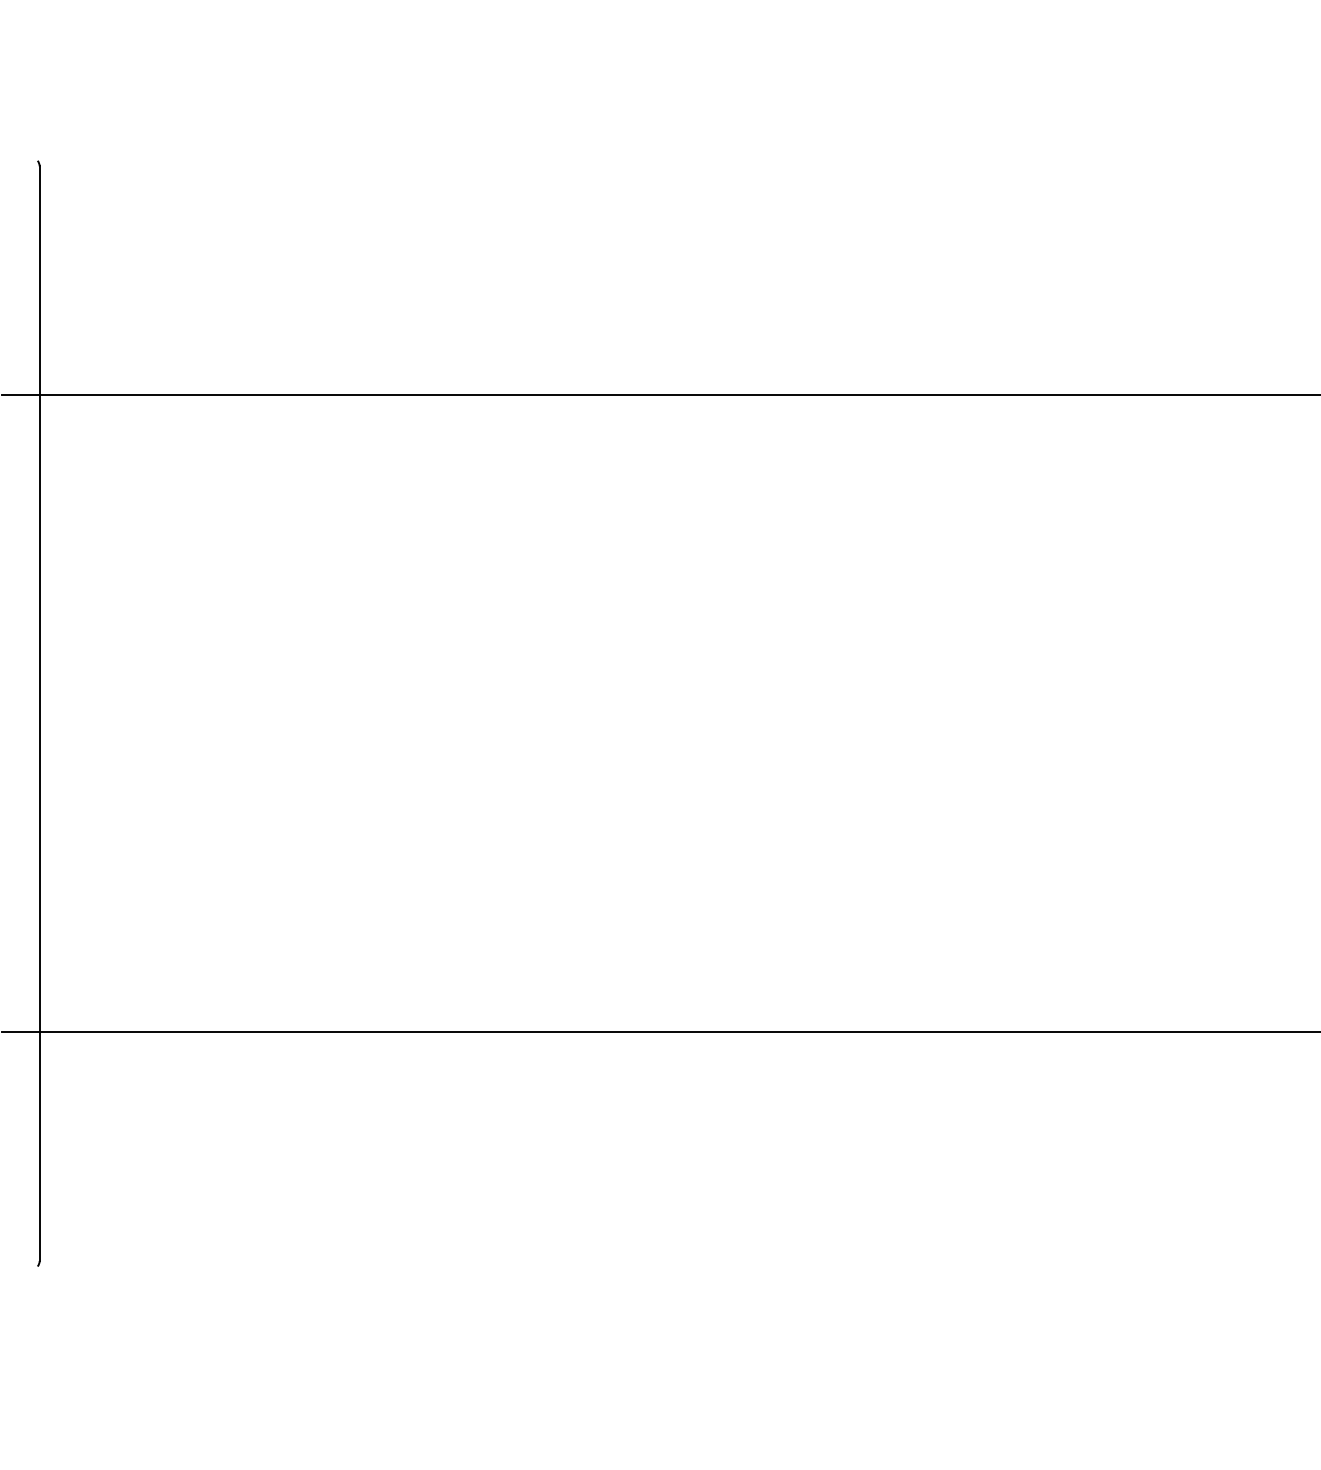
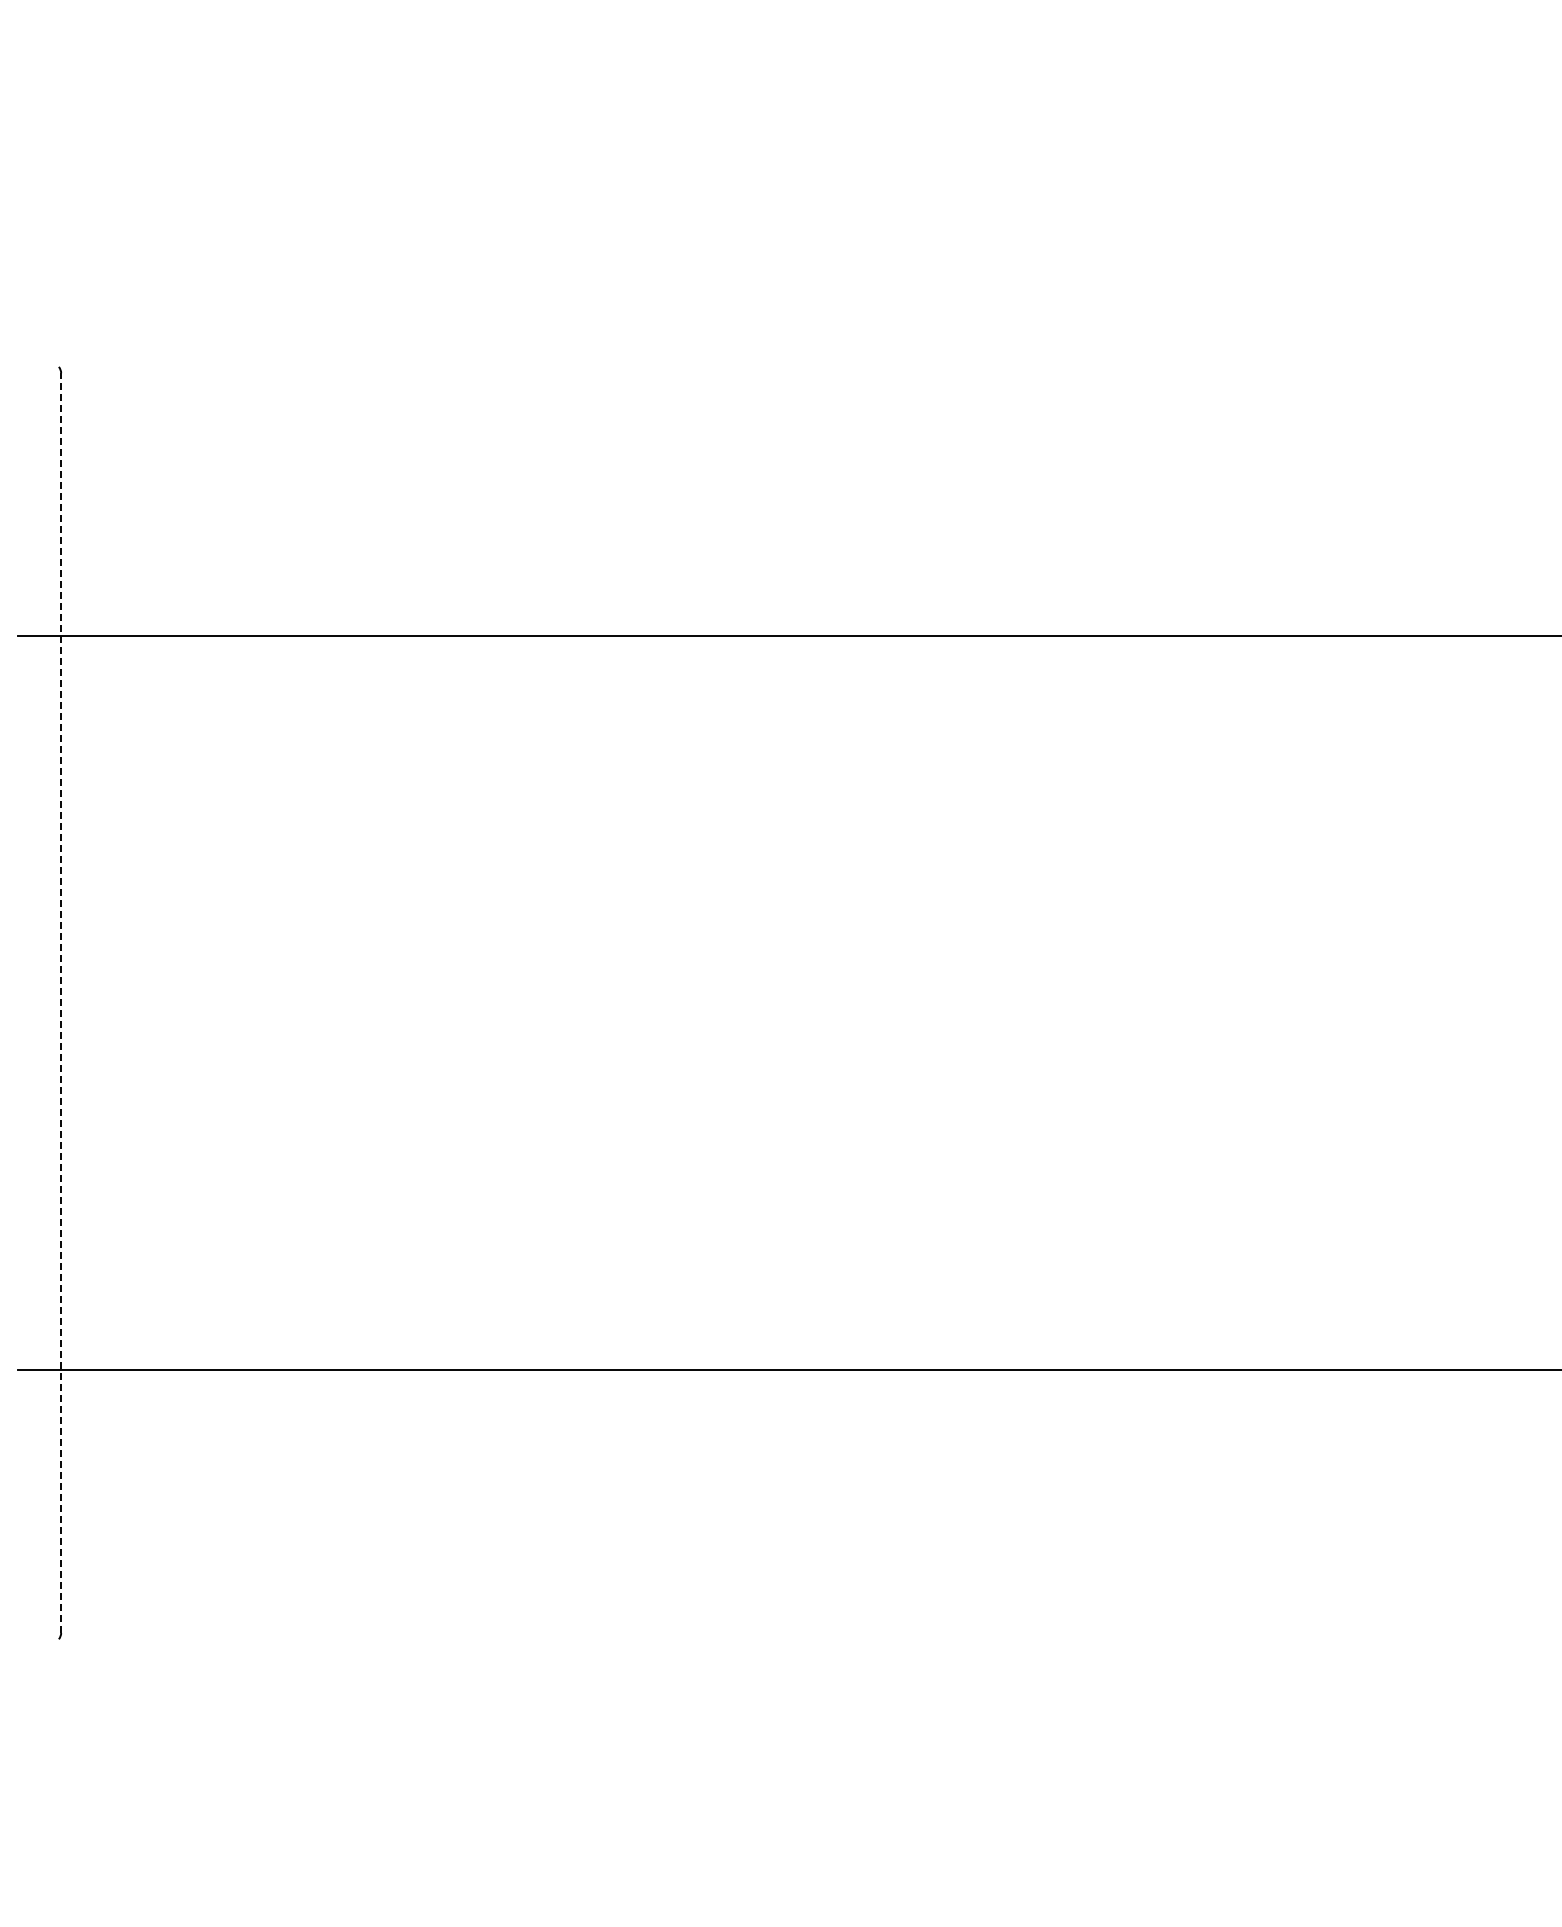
line: (39, 714) -> (61, 1003), solid -> dashed

